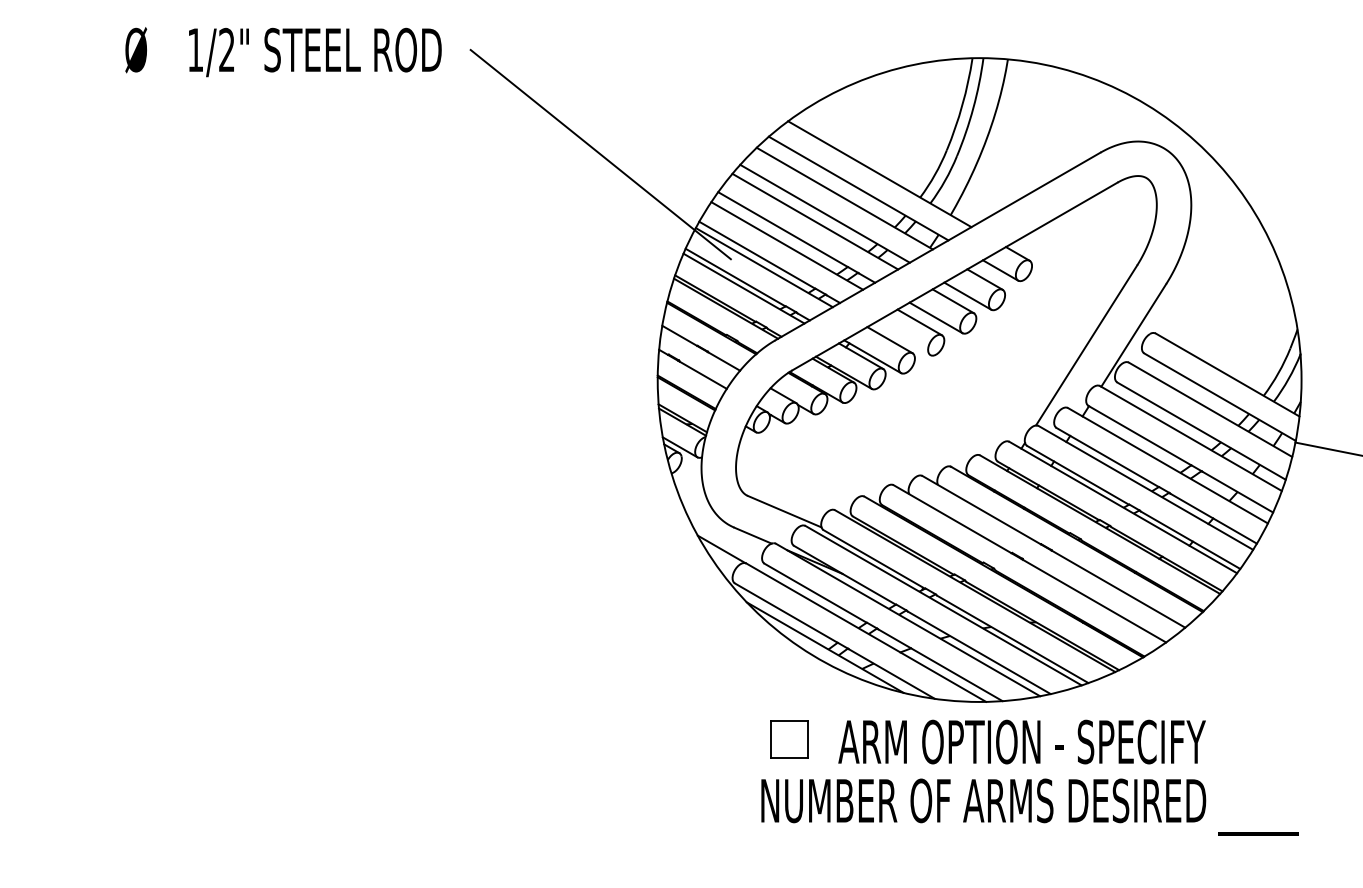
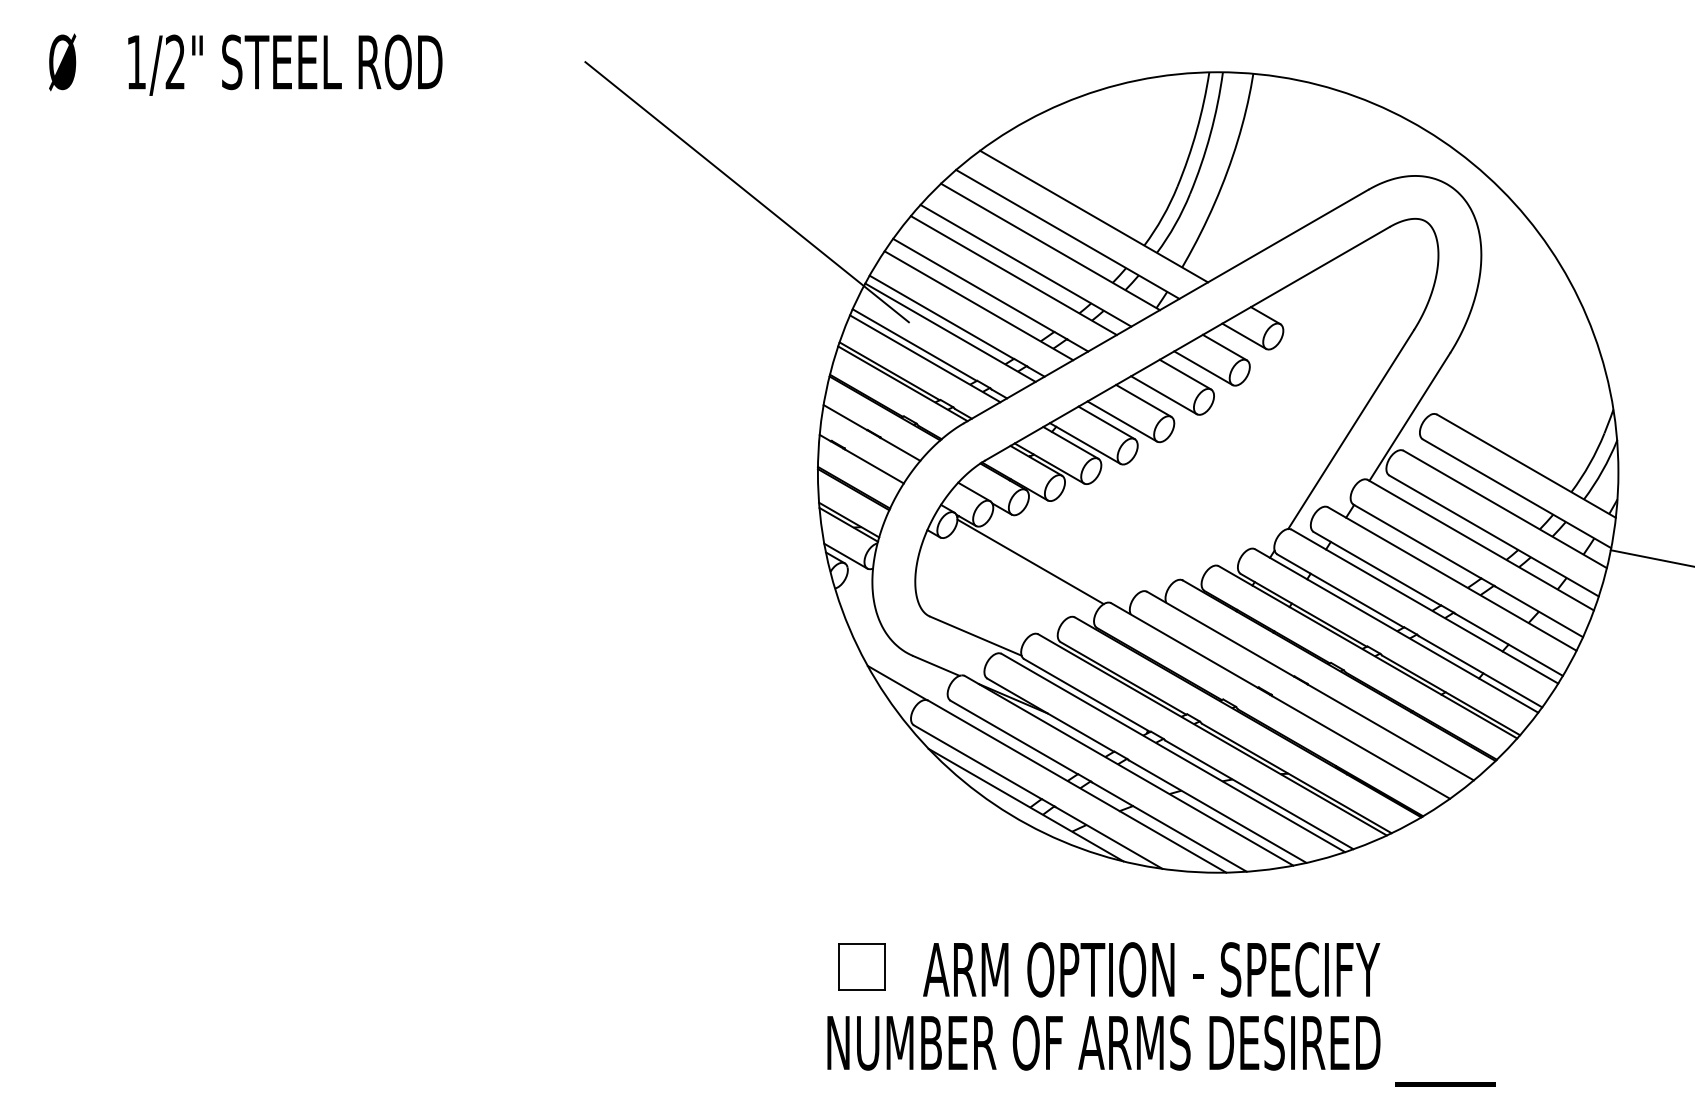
text: (283, 52) -> (245, 65), moved
line: (902, 338) -> (1122, 420), added
line: (828, 451) -> (1030, 561), added
part: (1029, 777) -> (1160, 1013), moved

